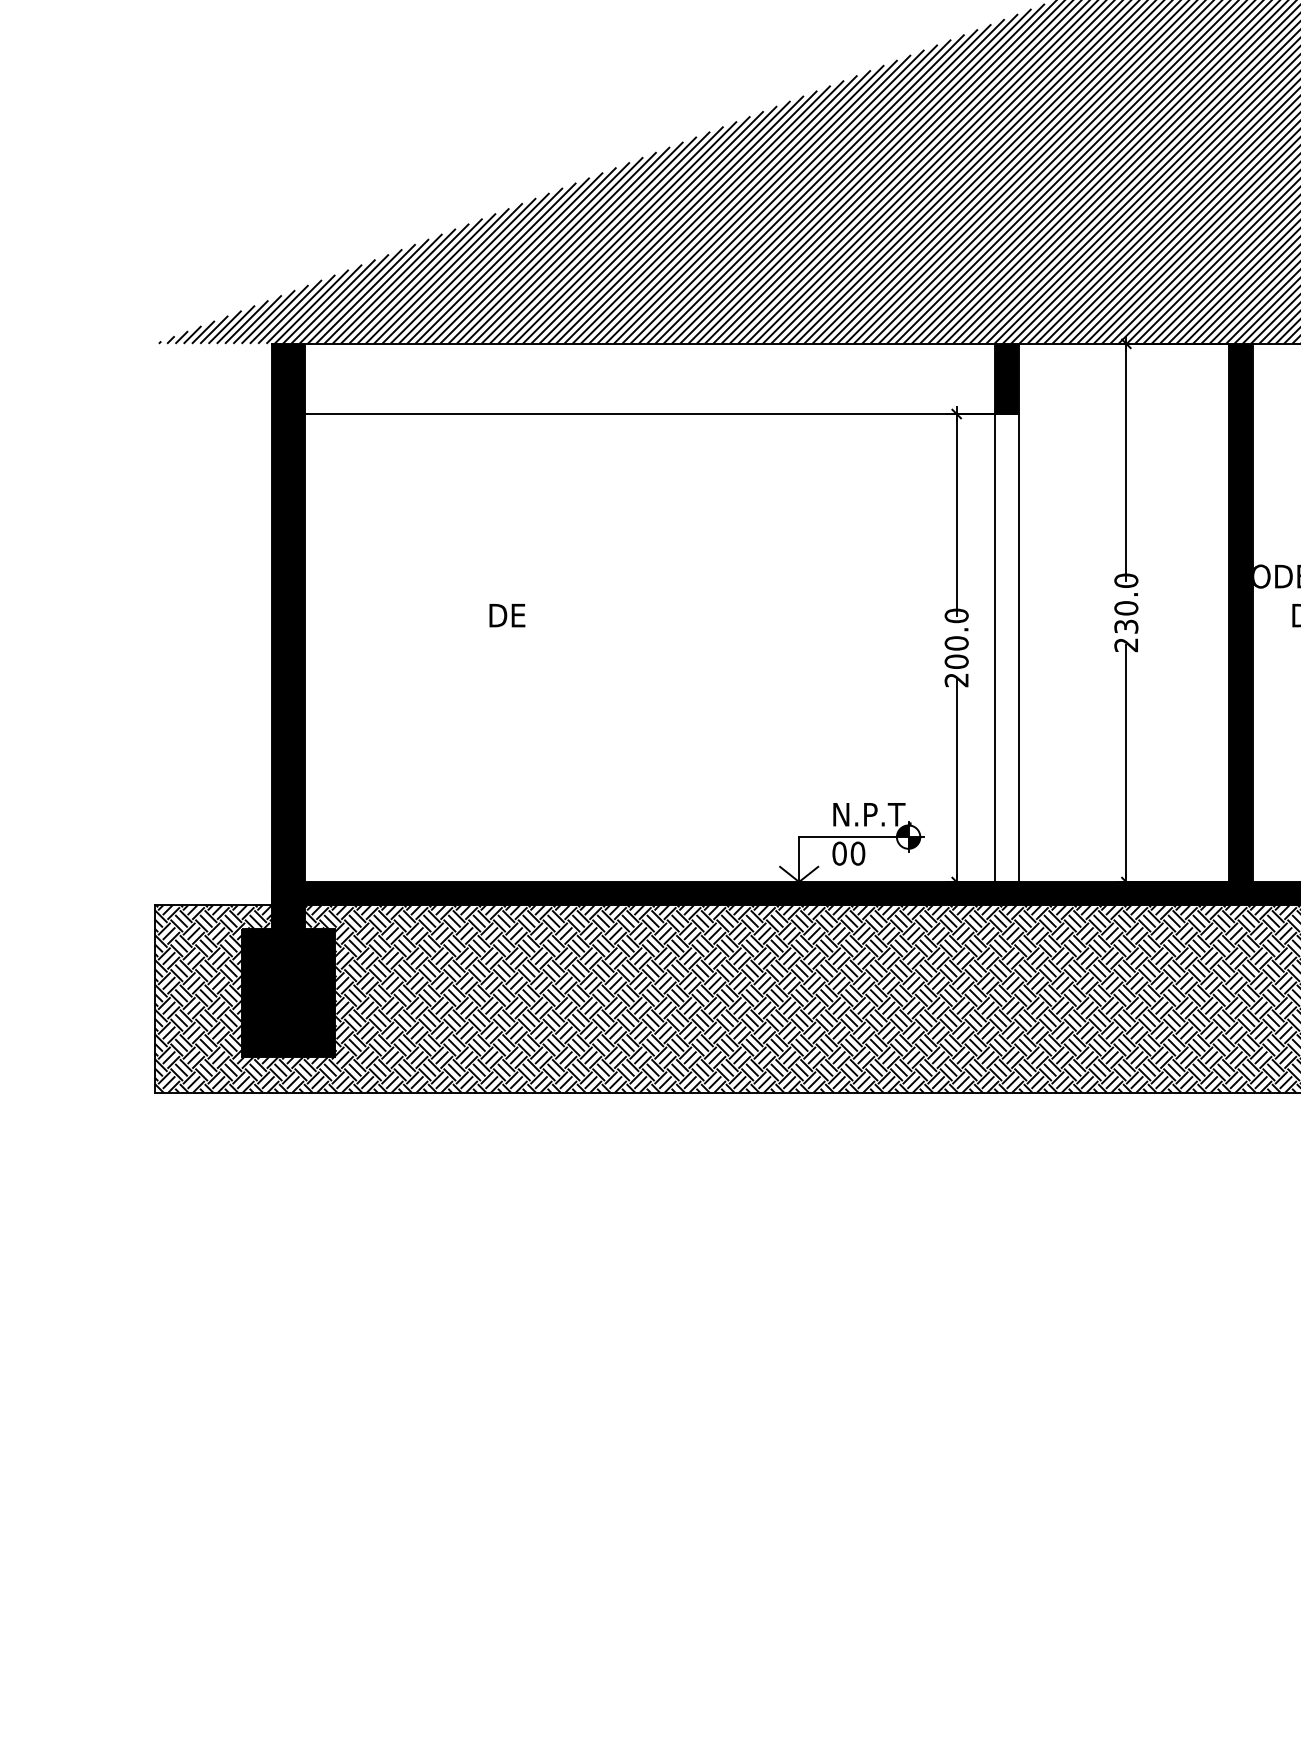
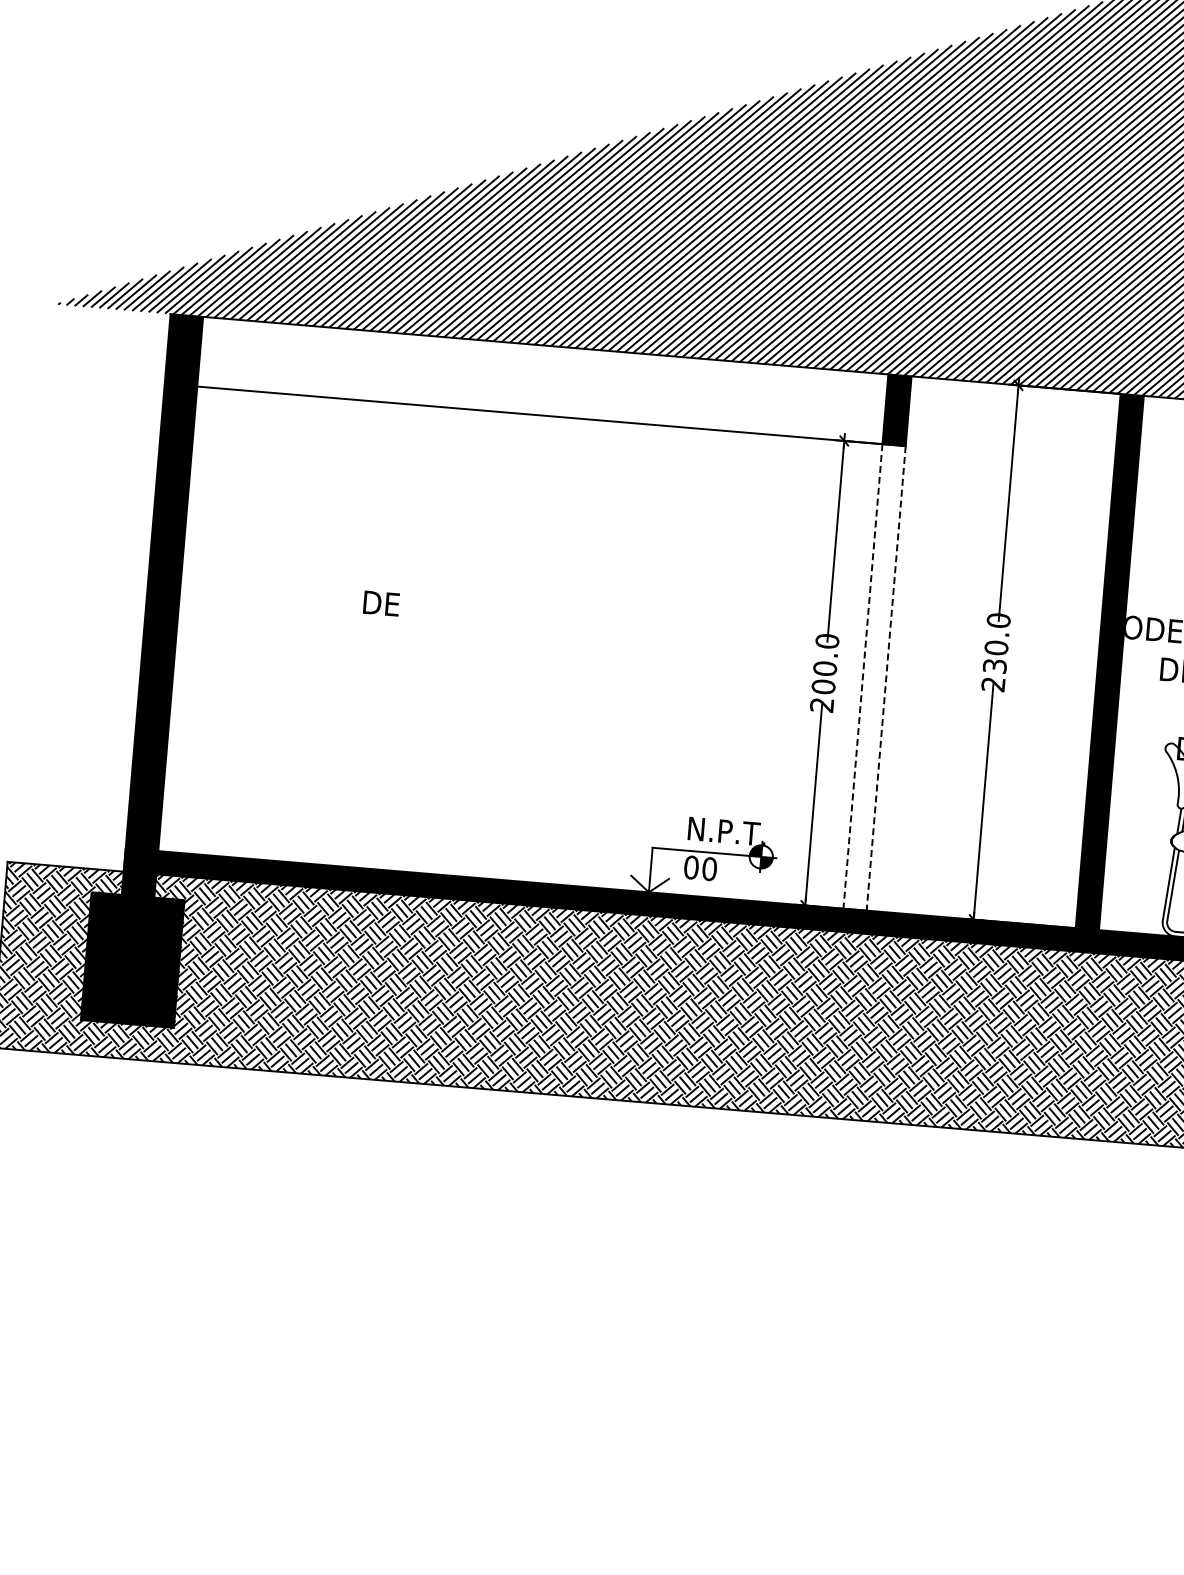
line: (995, 648) -> (863, 676), solid -> dashed
line: (1018, 648) -> (886, 678), solid -> dashed

